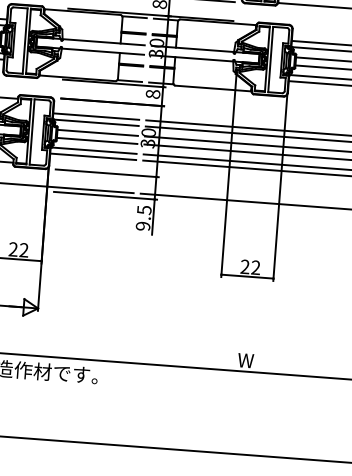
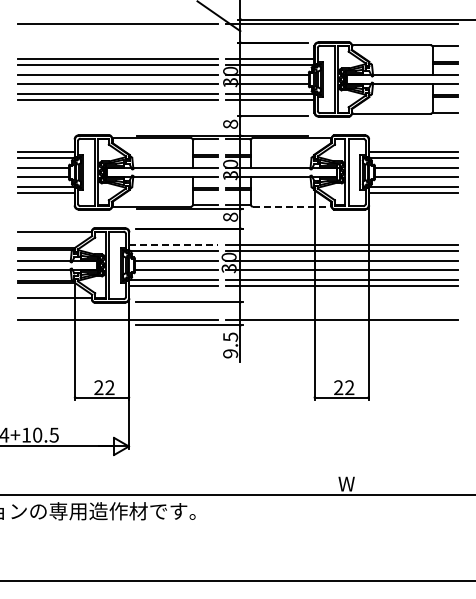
line: (212, 88) -> (291, 206), solid -> dashed
line: (96, 116) -> (174, 244), solid -> dashed

